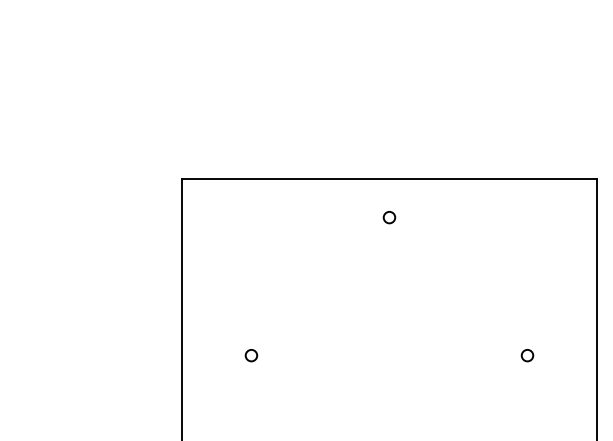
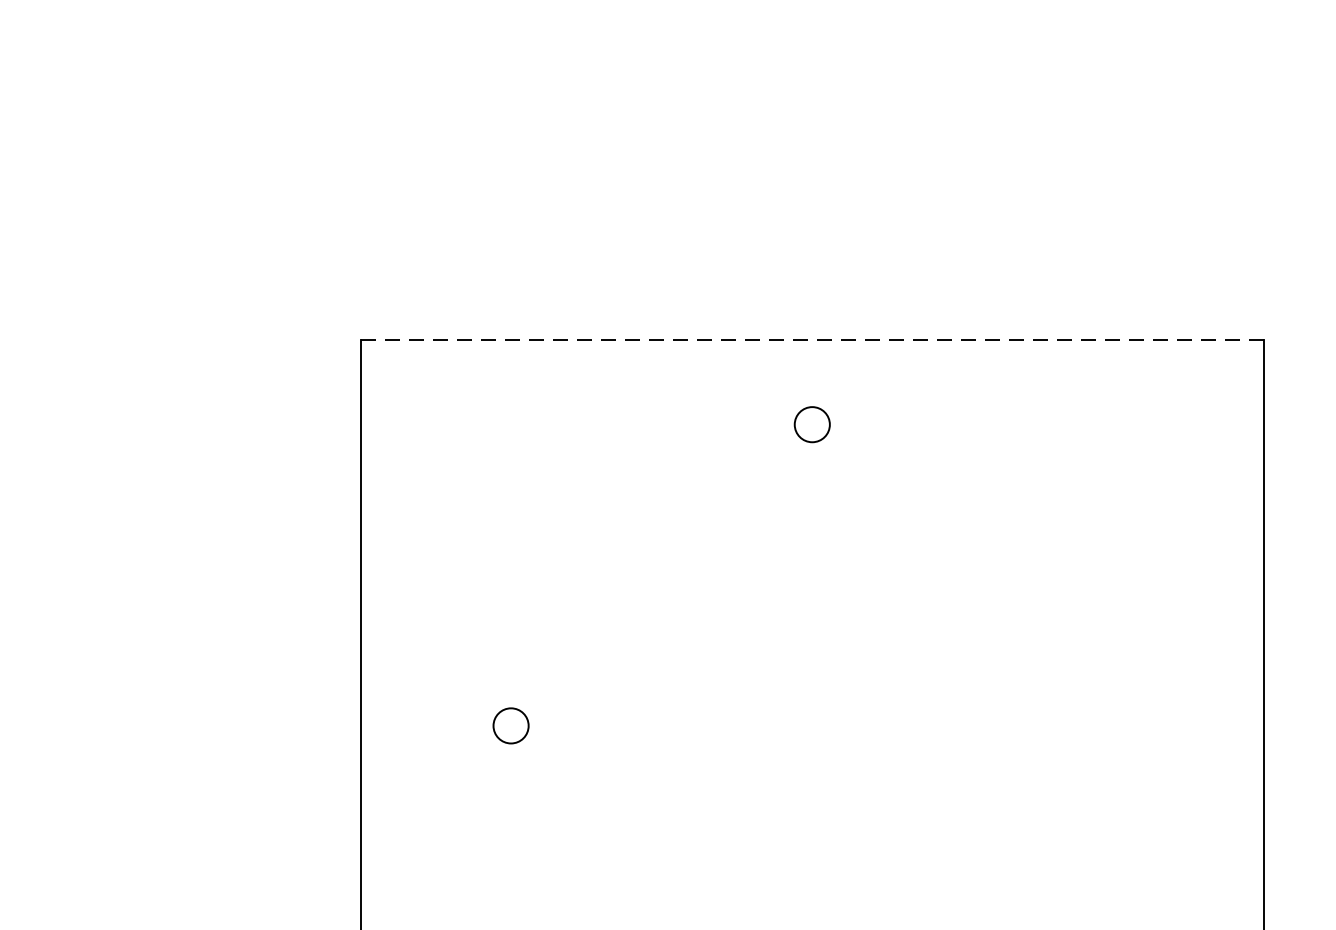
line: (388, 178) -> (810, 339), solid -> dashed
circle: (389, 217) -> (812, 424), size x1.4
circle: (251, 355) -> (511, 725), size x1.4
circle: (527, 355) -> (1113, 725), removed

